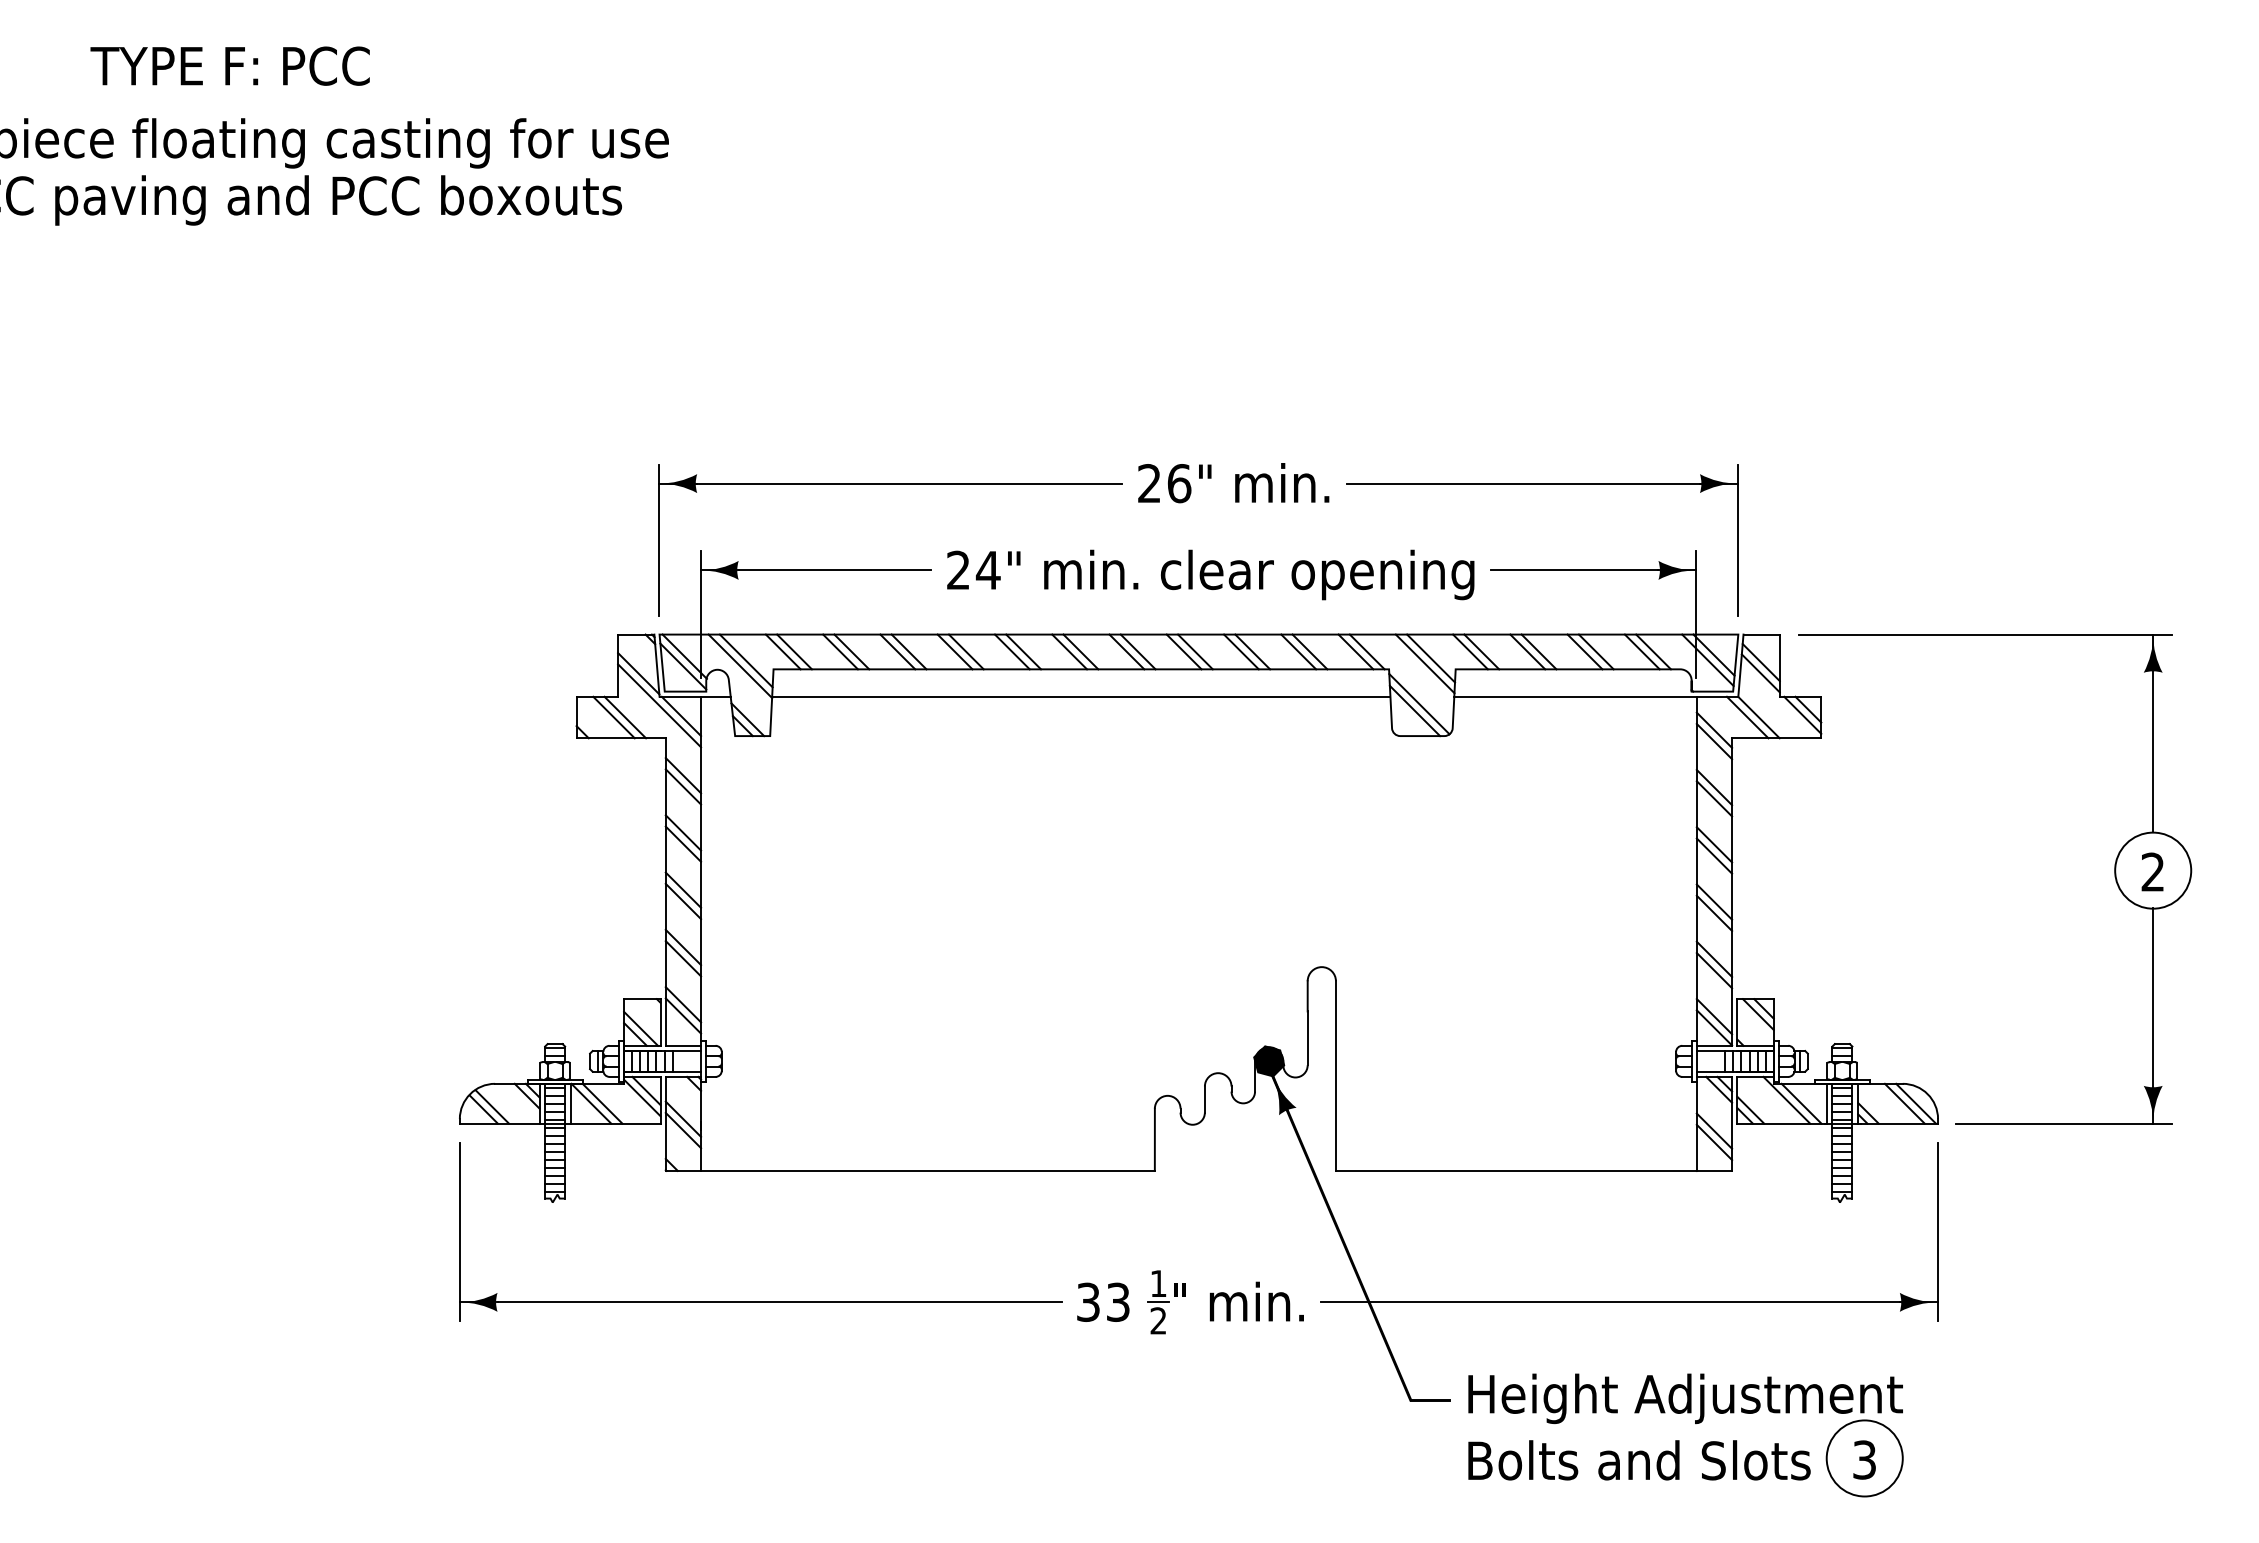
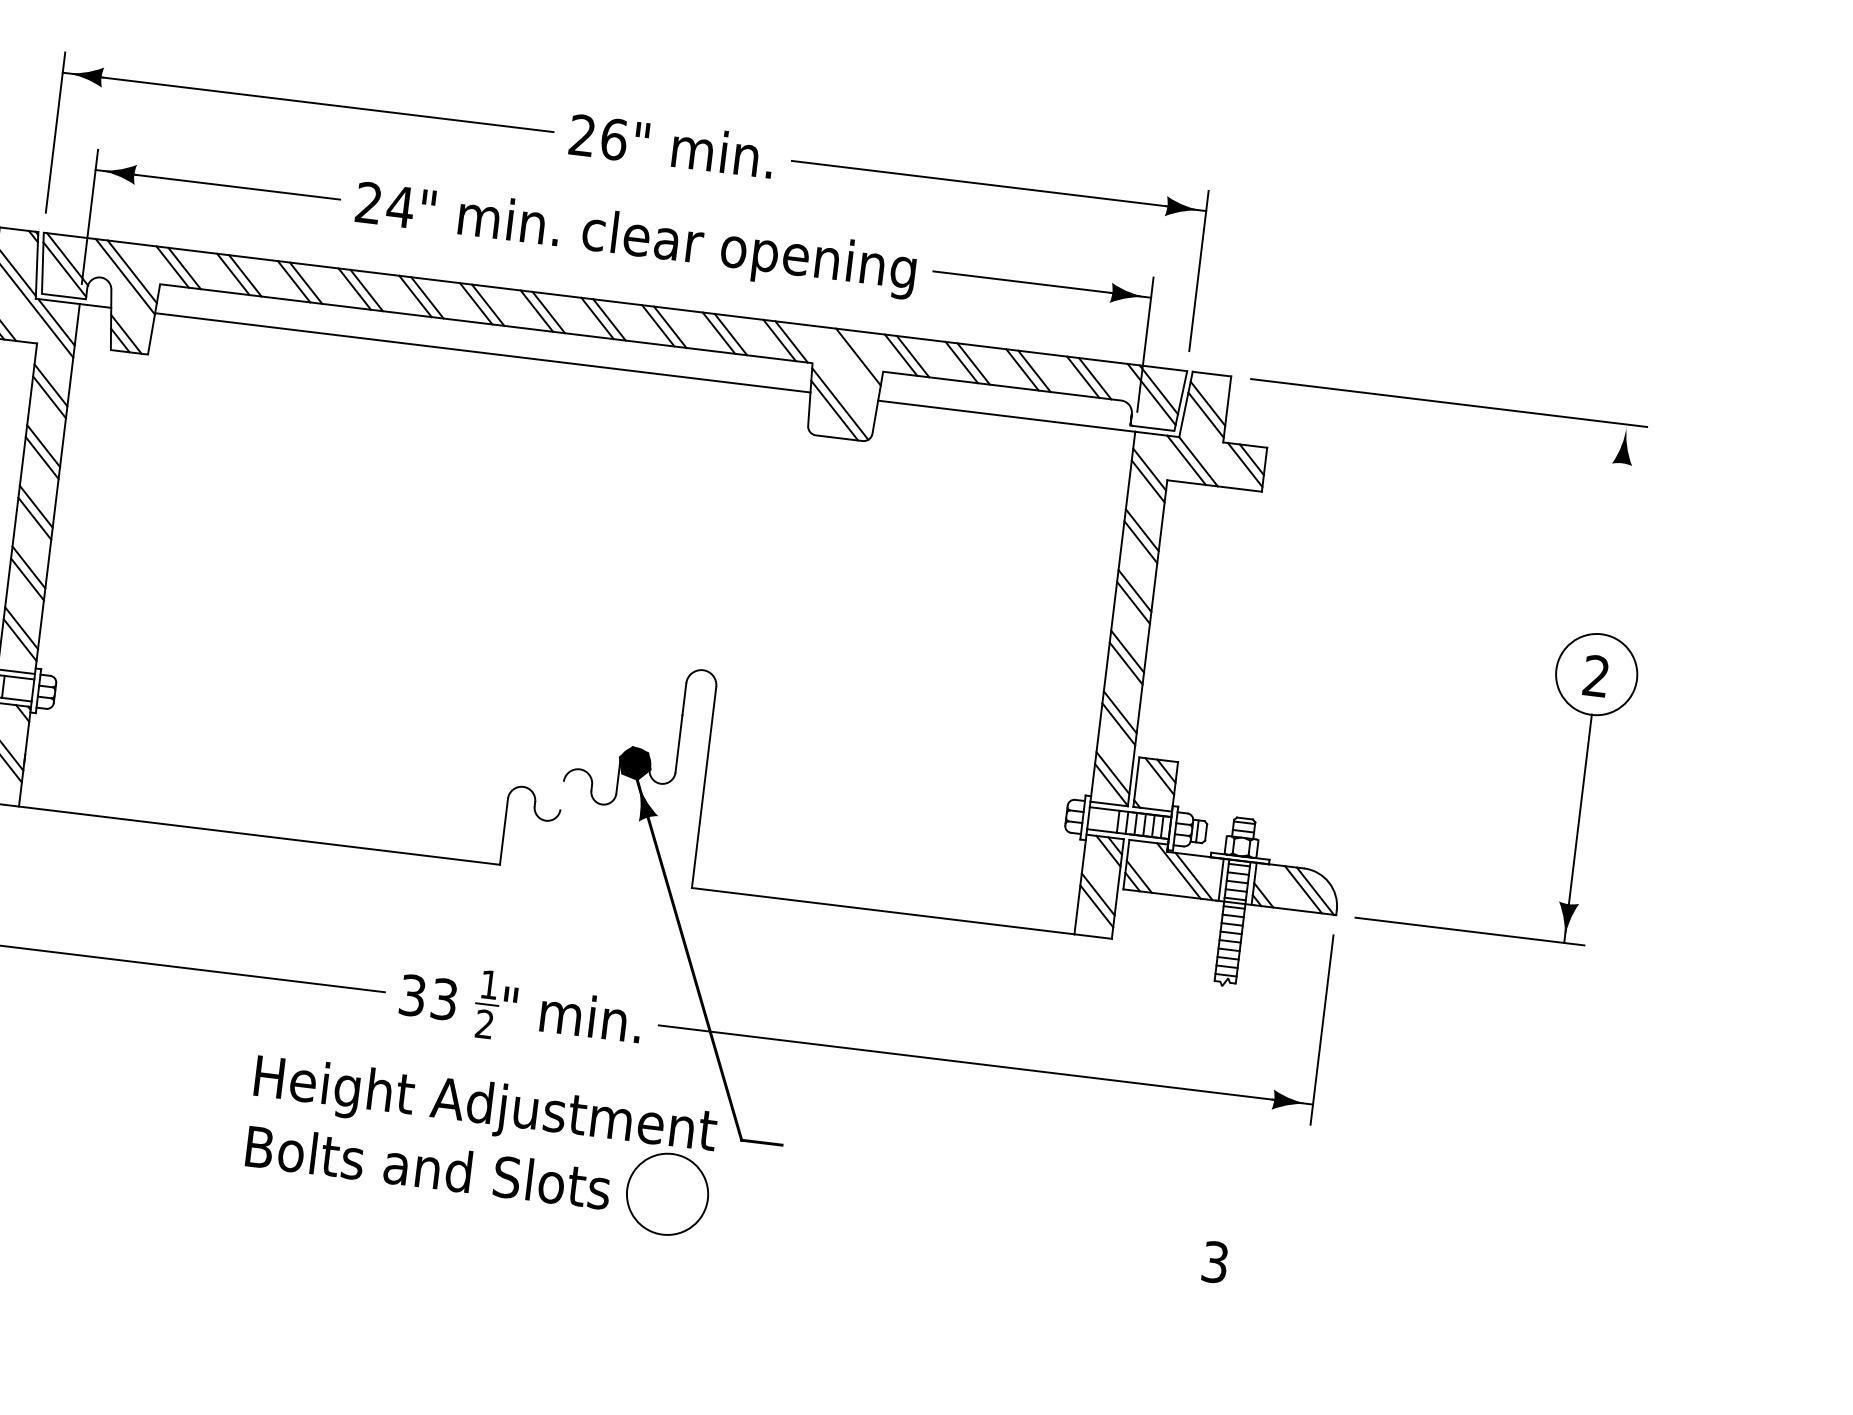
line: (1424, 663) -> (850, 361), removed
line: (2153, 733) -> (1614, 529), removed
line: (1204, 1099) -> (561, 795), removed
part: (1679, 1440) -> (473, 1151), moved

